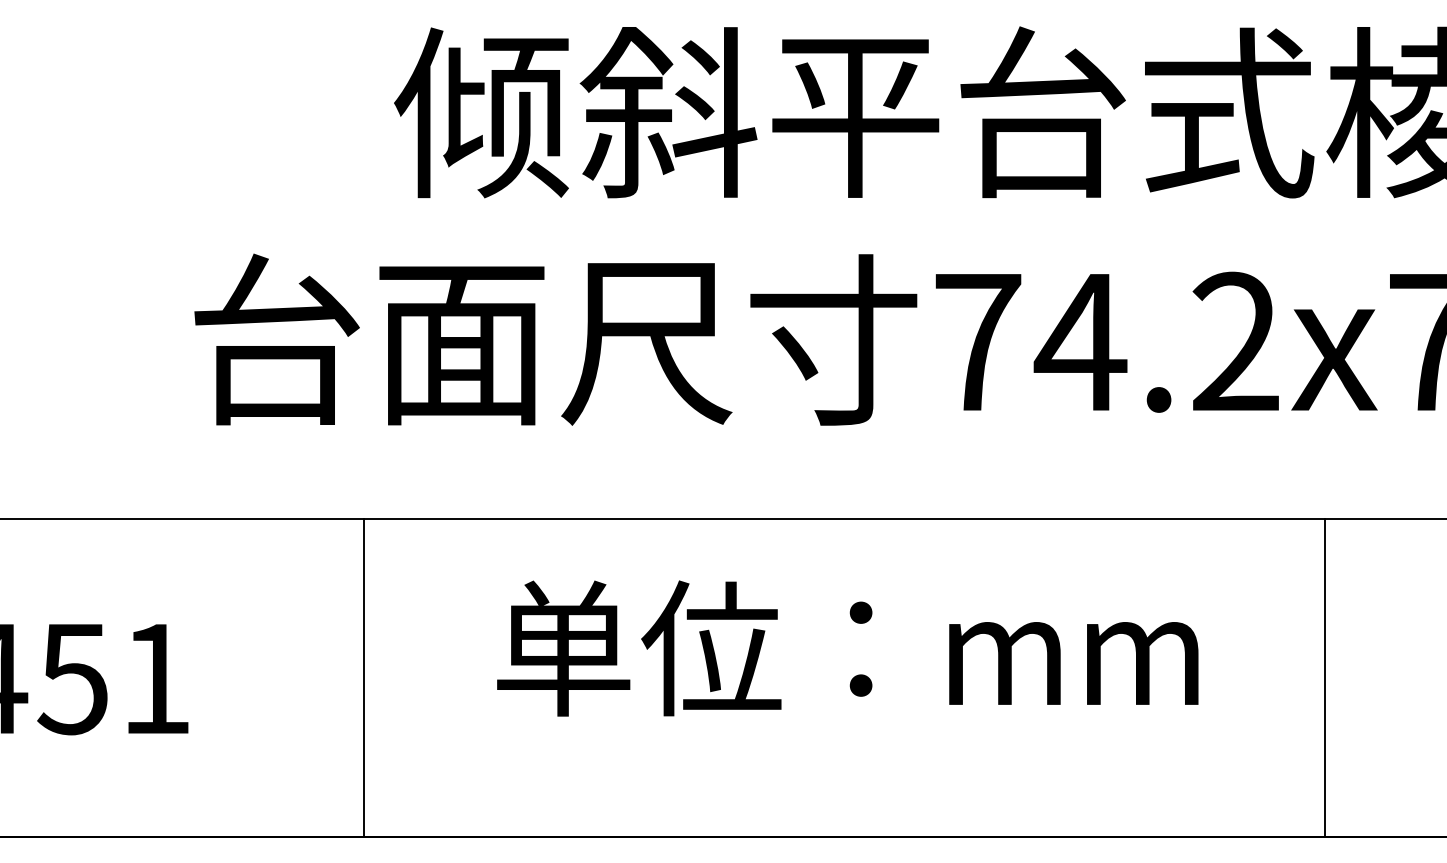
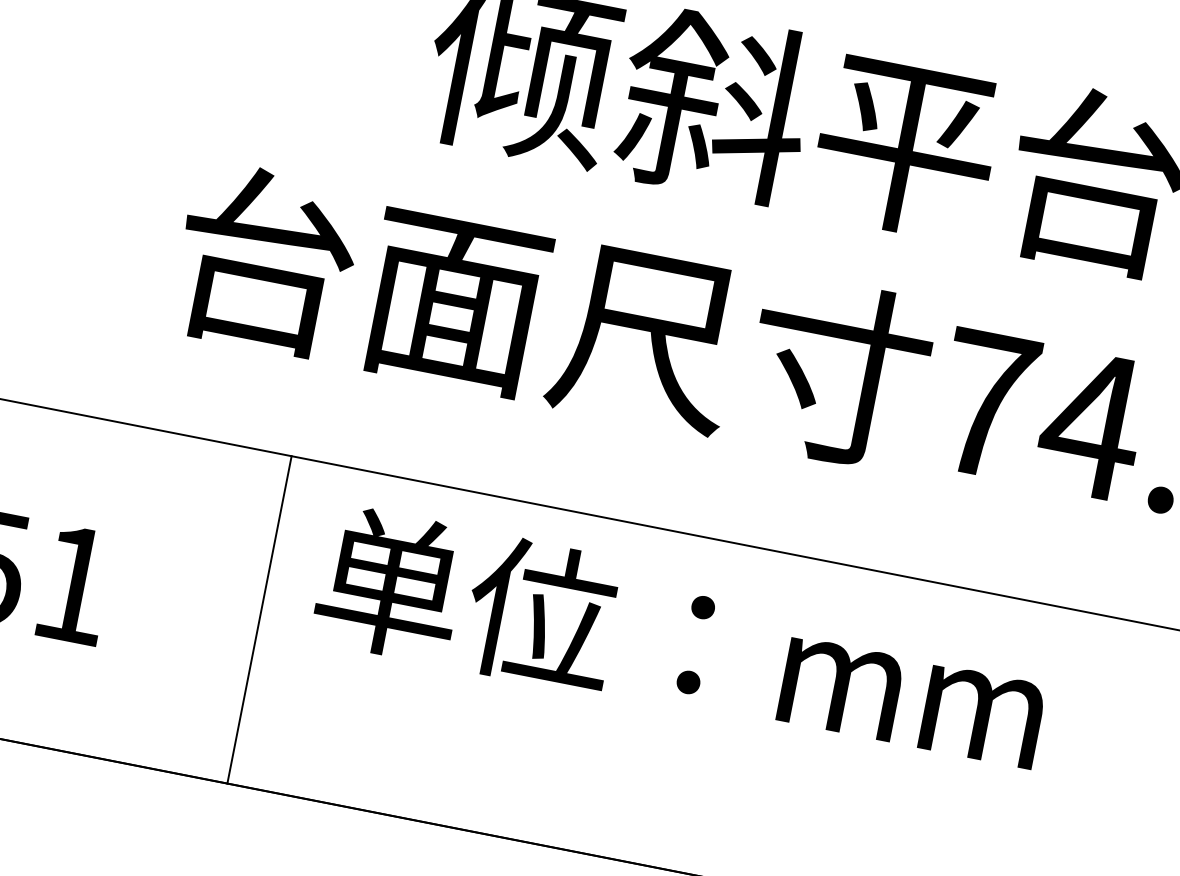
text: (847, 648) -> (682, 641), moved
line: (363, 677) -> (259, 619), moved

